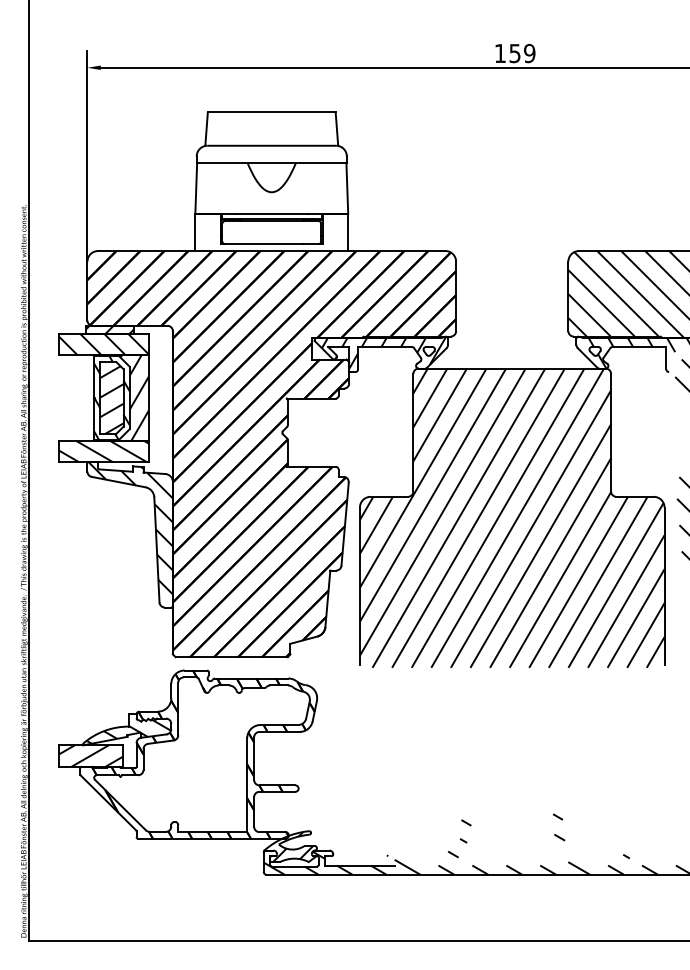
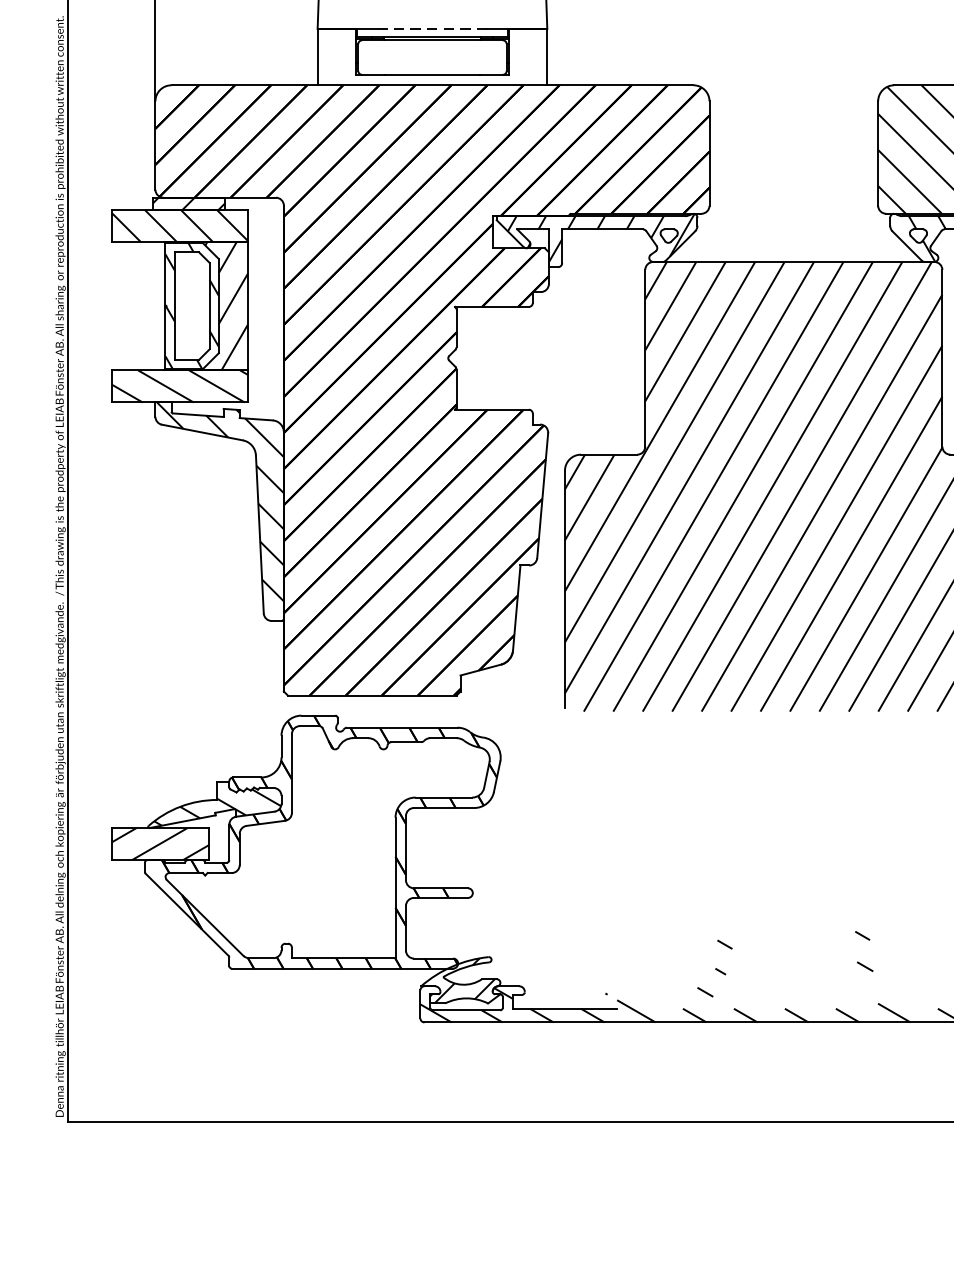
line: (271, 213) -> (432, 28), solid -> dashed
hatch: (111, 399) -> (191, 308), removed

